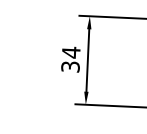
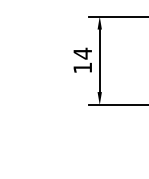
text: (70, 66) -> (82, 67), 34 -> 14

